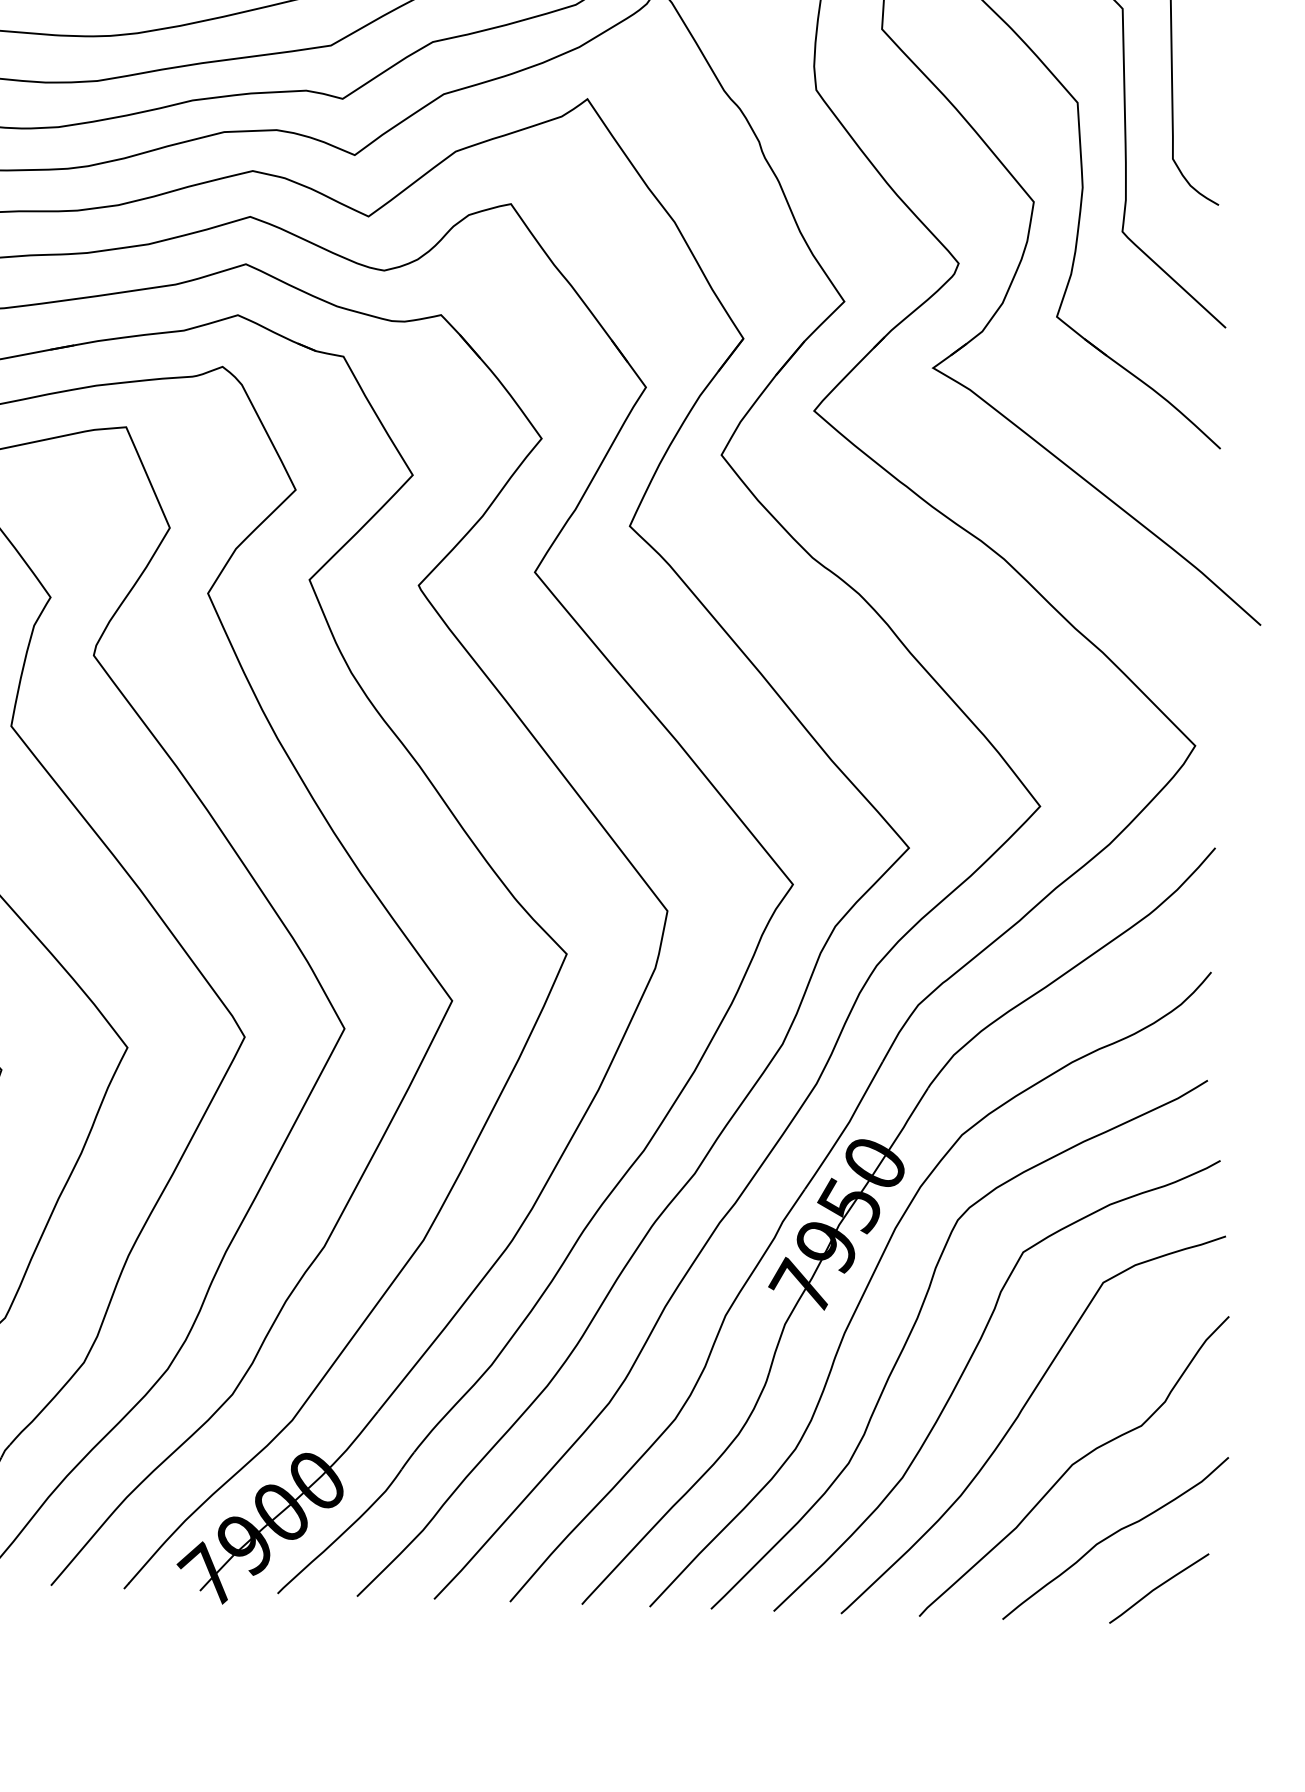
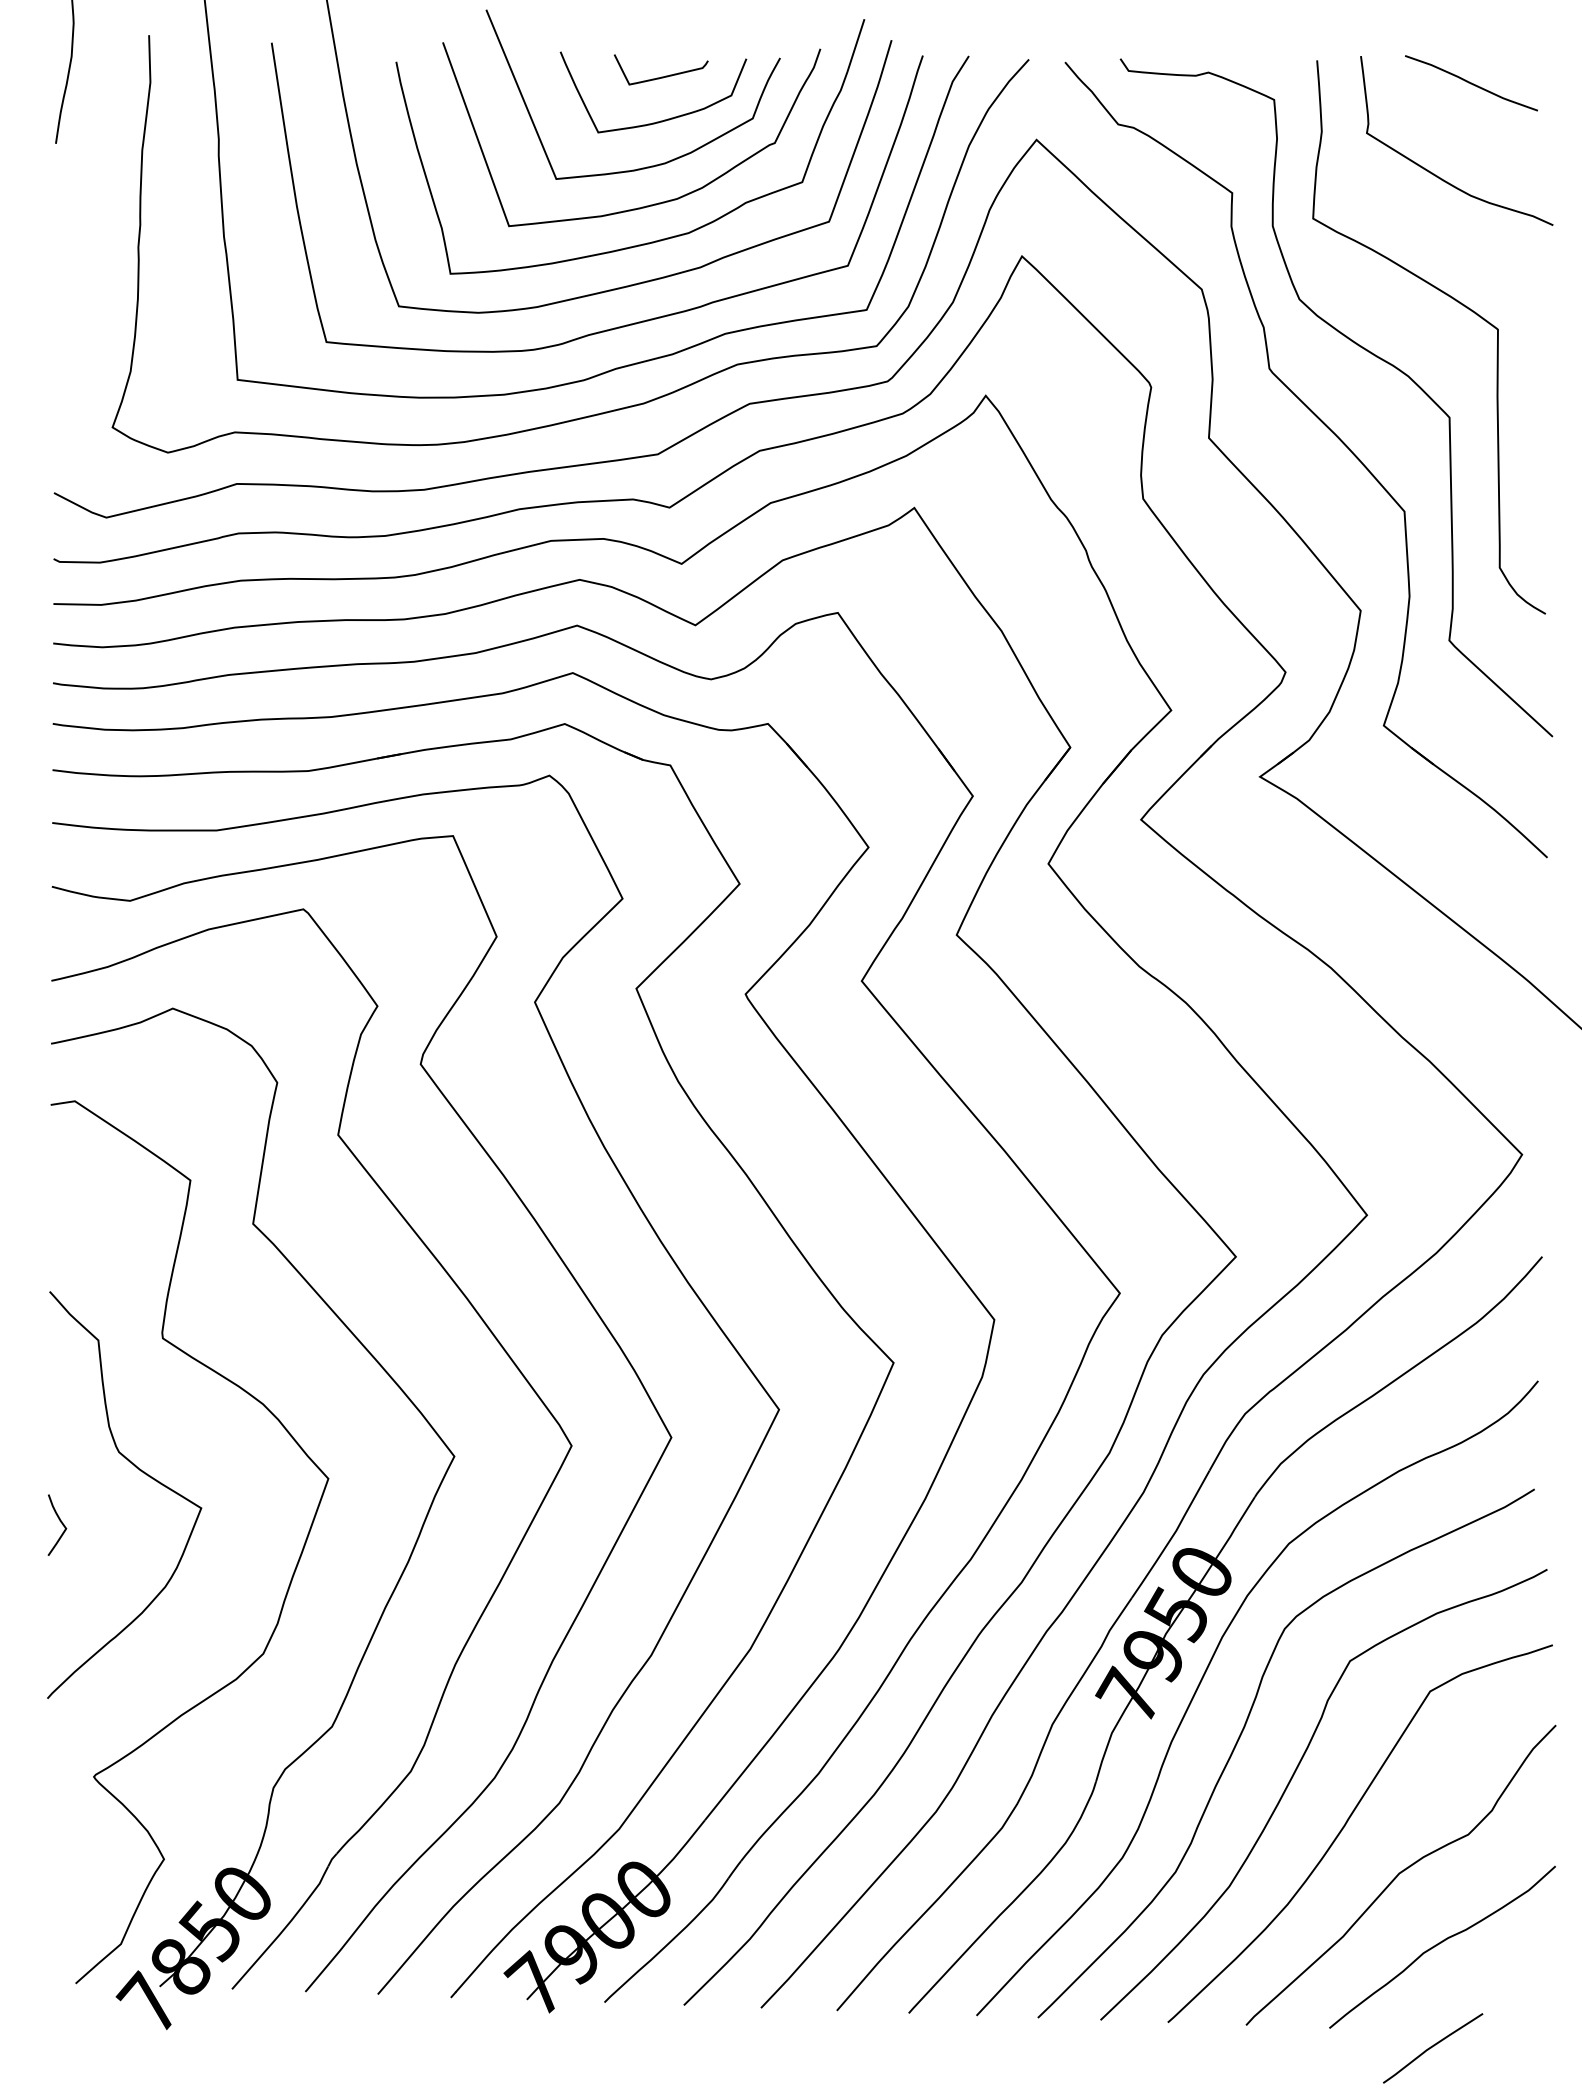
curve: (1158, 1587) -> (1432, 2047), moved

